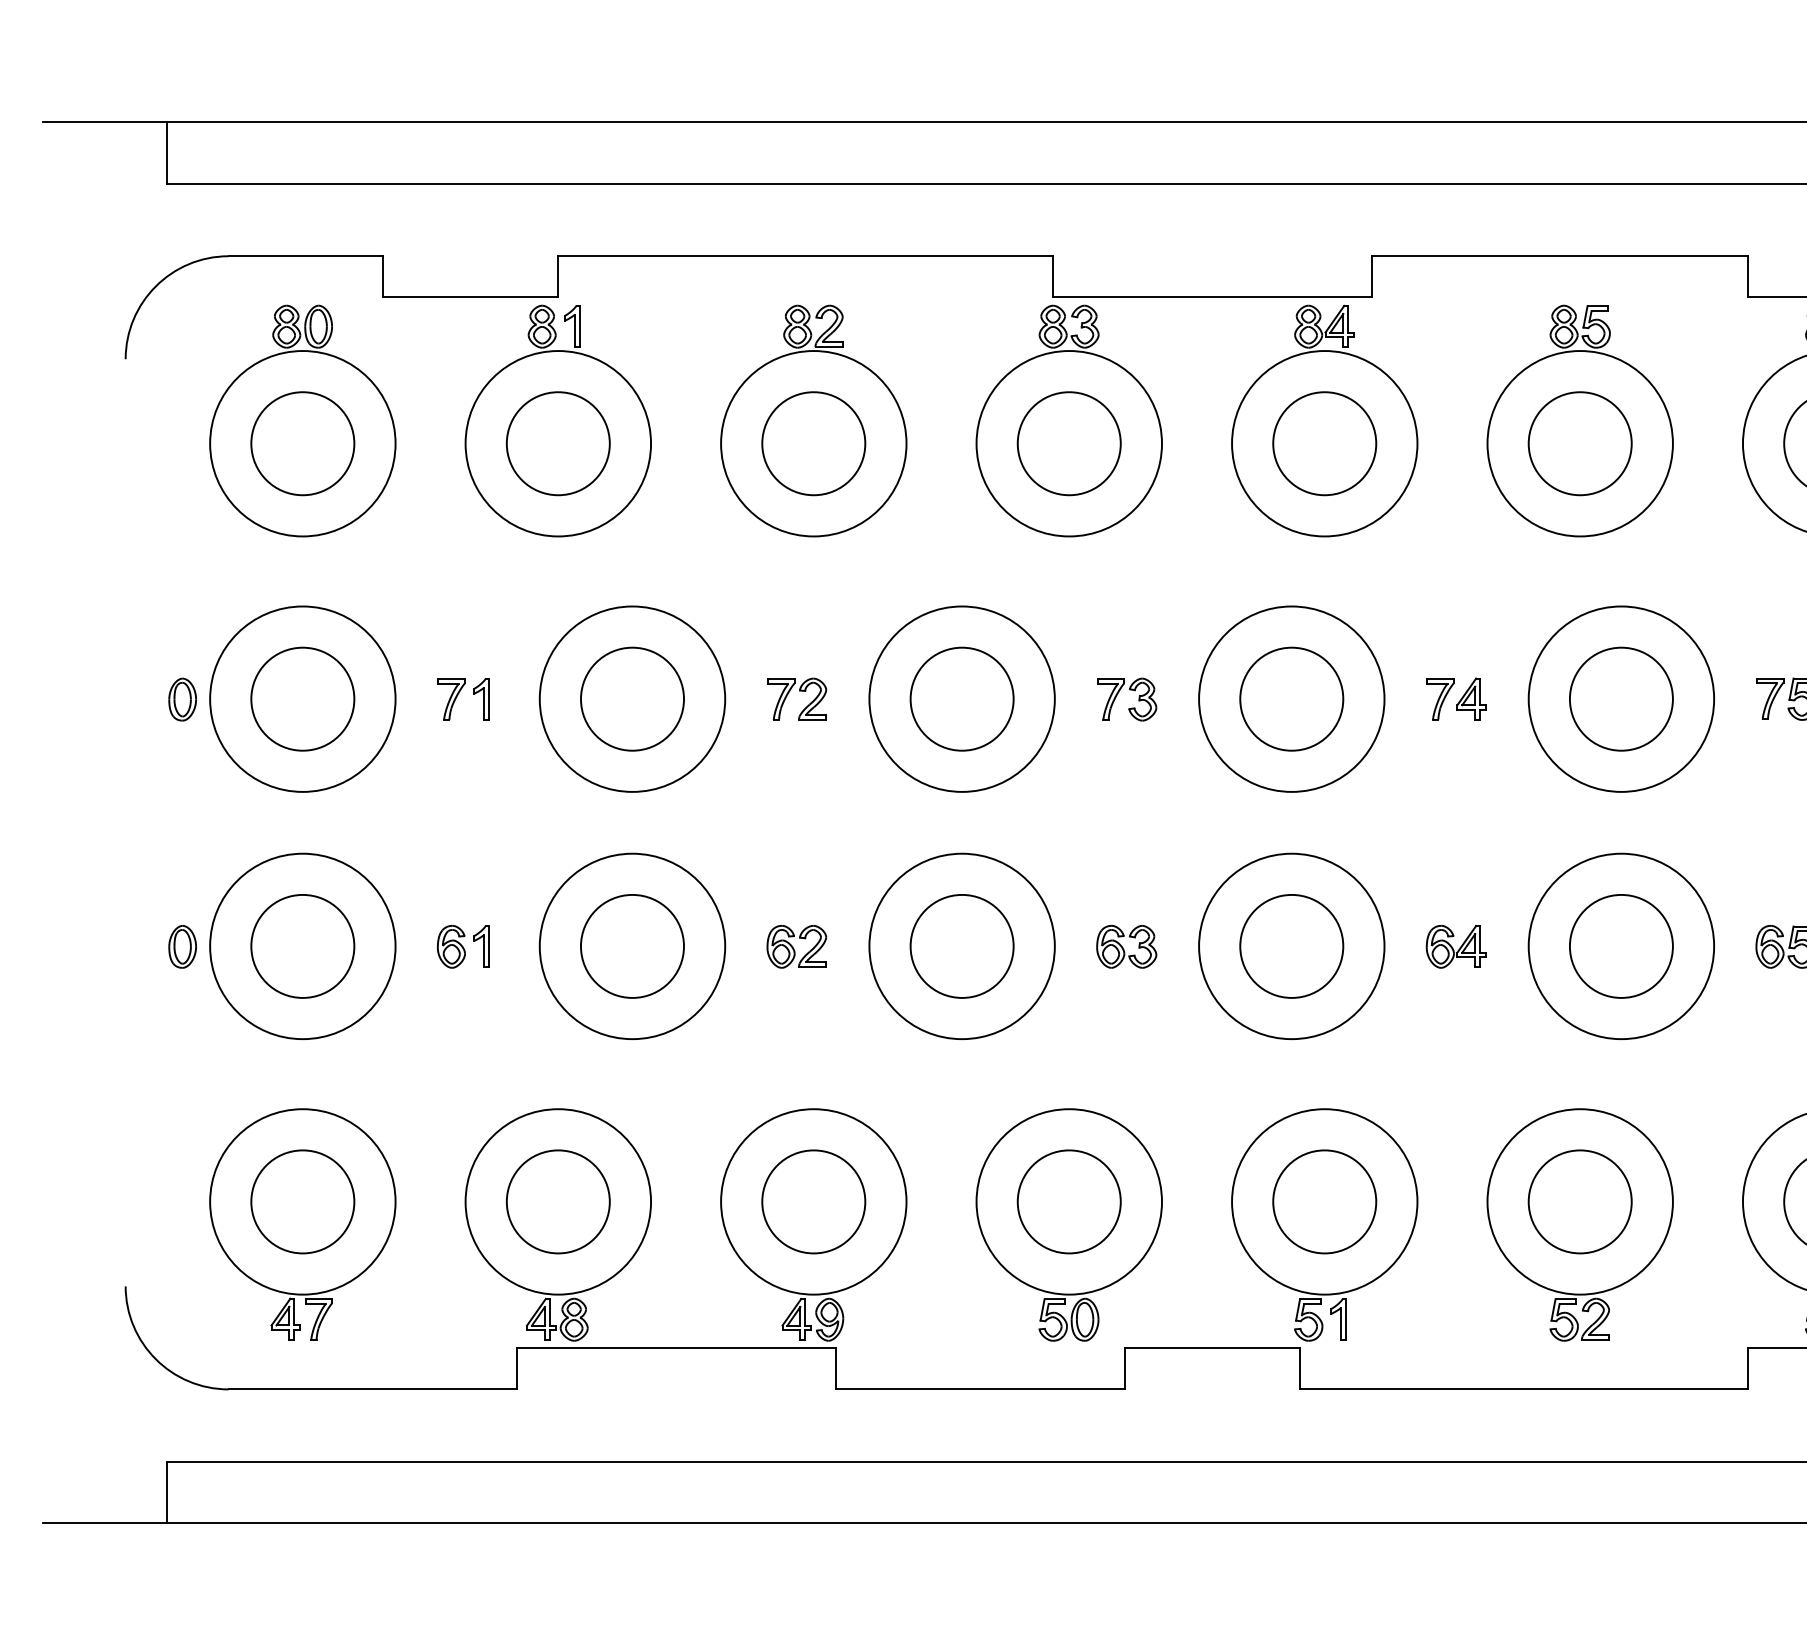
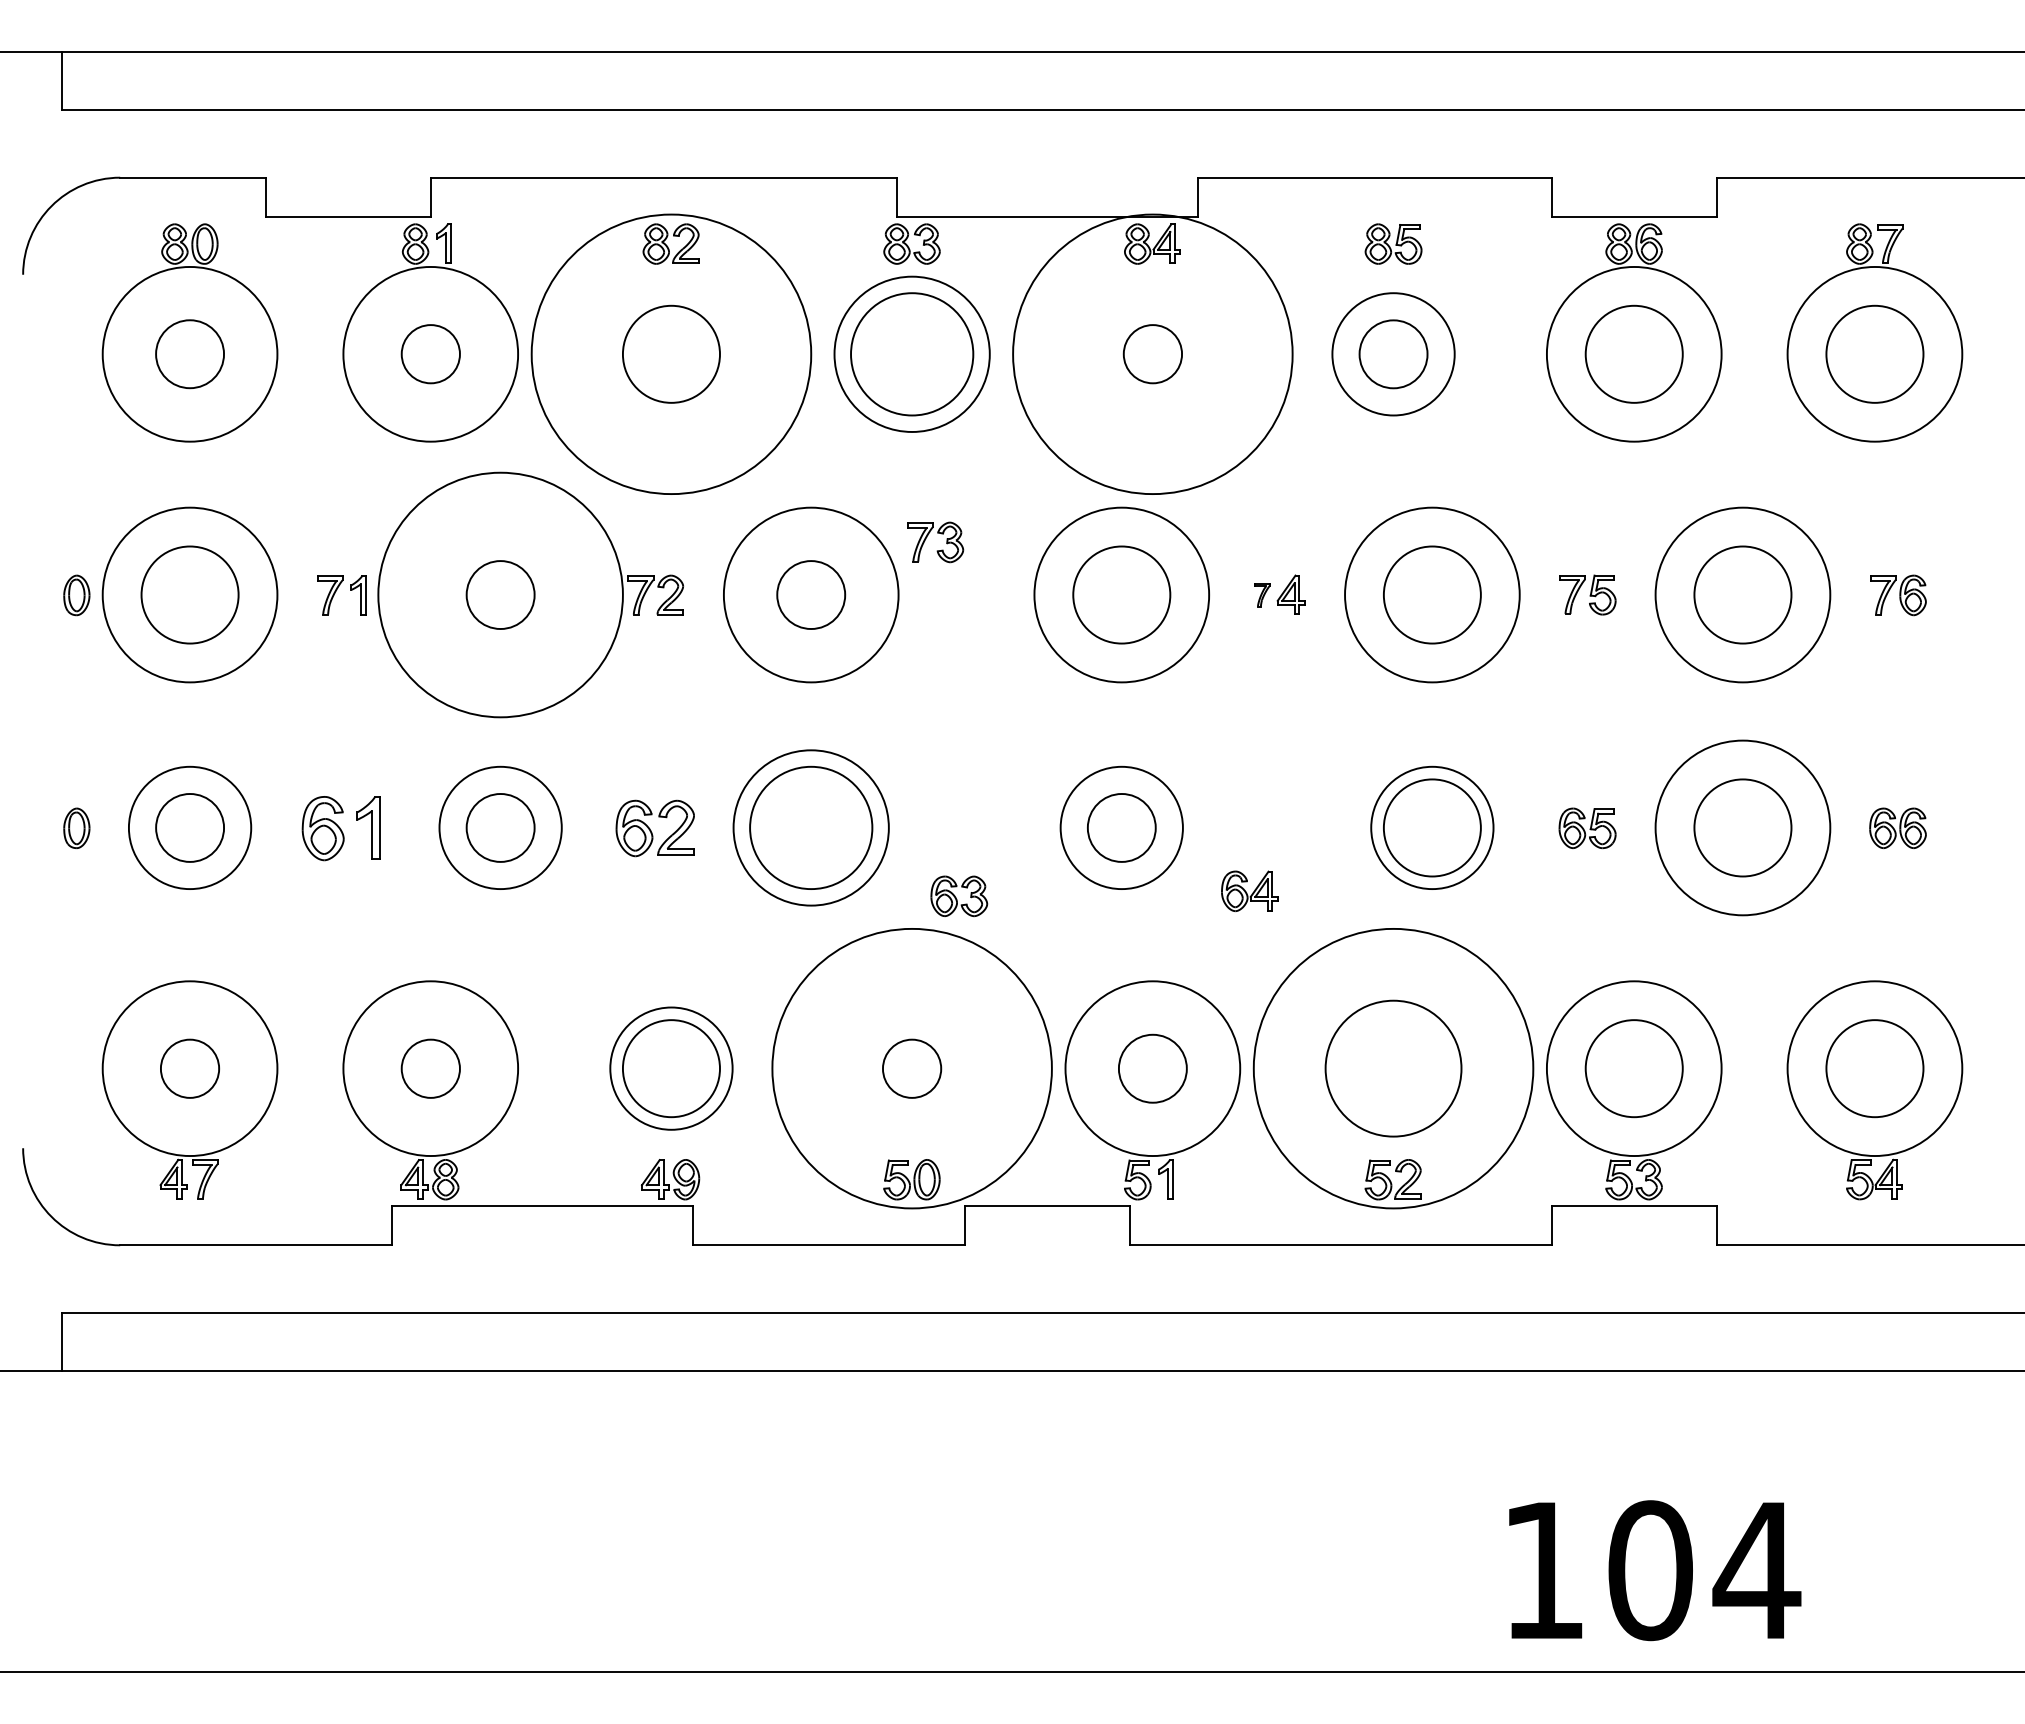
circle: (302, 442) -> (189, 353), size x0.7
circle: (558, 442) -> (430, 353), size x0.6
circle: (813, 442) -> (671, 353), size x1.6
circle: (1068, 442) -> (911, 353), size x0.7
circle: (1068, 442) -> (911, 353), size x1.6
circle: (1324, 442) -> (1152, 353), size x0.6
circle: (1324, 442) -> (1152, 353), size x1.6
circle: (1580, 442) -> (1393, 353), size x0.7
circle: (1580, 442) -> (1393, 353), size x0.7
circle: (632, 698) -> (500, 594), size x0.7
circle: (632, 698) -> (500, 594), size x1.4
circle: (961, 698) -> (810, 594), size x0.7
part: (1441, 698) -> (1262, 594), size x0.6
part: (1128, 708) -> (936, 550), moved
circle: (302, 945) -> (189, 827), size x0.7
circle: (302, 945) -> (189, 827), size x0.7
part: (463, 945) -> (341, 827), size x1.6
circle: (632, 945) -> (500, 827), size x0.7
circle: (632, 945) -> (500, 827), size x0.7
part: (796, 945) -> (655, 827), size x1.4
circle: (961, 945) -> (810, 827), size x0.7
circle: (961, 945) -> (810, 827), size x1.6
circle: (1291, 945) -> (1121, 827), size x0.7
circle: (1291, 945) -> (1121, 827), size x0.7
part: (1455, 945) -> (1249, 890), moved
circle: (1621, 945) -> (1432, 827), size x0.7
part: (1126, 947) -> (959, 896), moved
circle: (302, 1201) -> (189, 1068), size x0.6
circle: (558, 1201) -> (430, 1068), size x0.6
circle: (813, 1201) -> (671, 1068), size x0.7
circle: (1068, 1201) -> (911, 1068), size x0.6
circle: (1068, 1201) -> (911, 1068), size x1.6
circle: (1324, 1201) -> (1152, 1068), size x0.7
circle: (1580, 1201) -> (1393, 1068), size x1.4
circle: (1580, 1201) -> (1393, 1068), size x1.6

